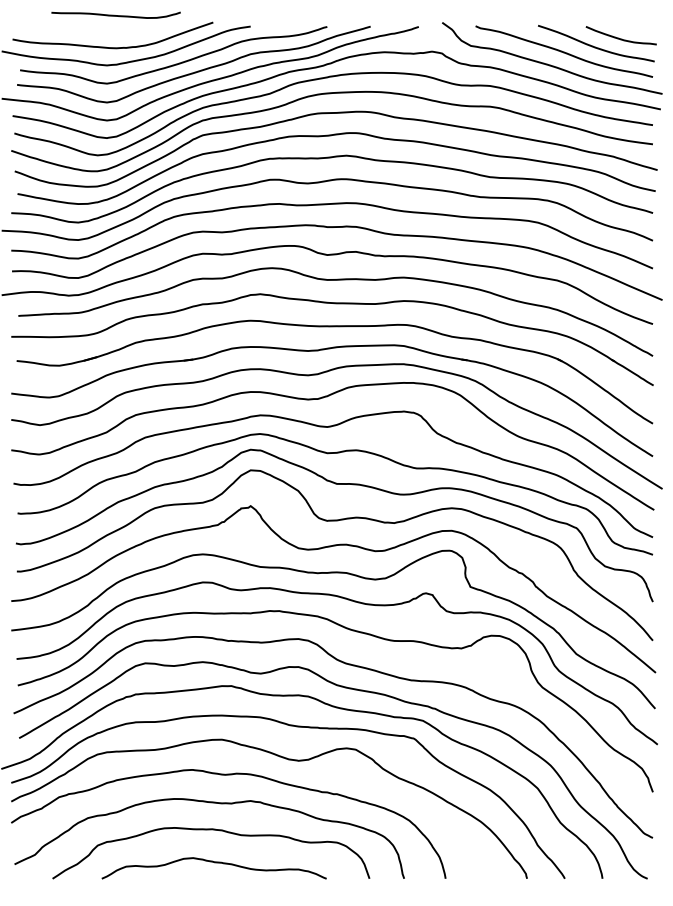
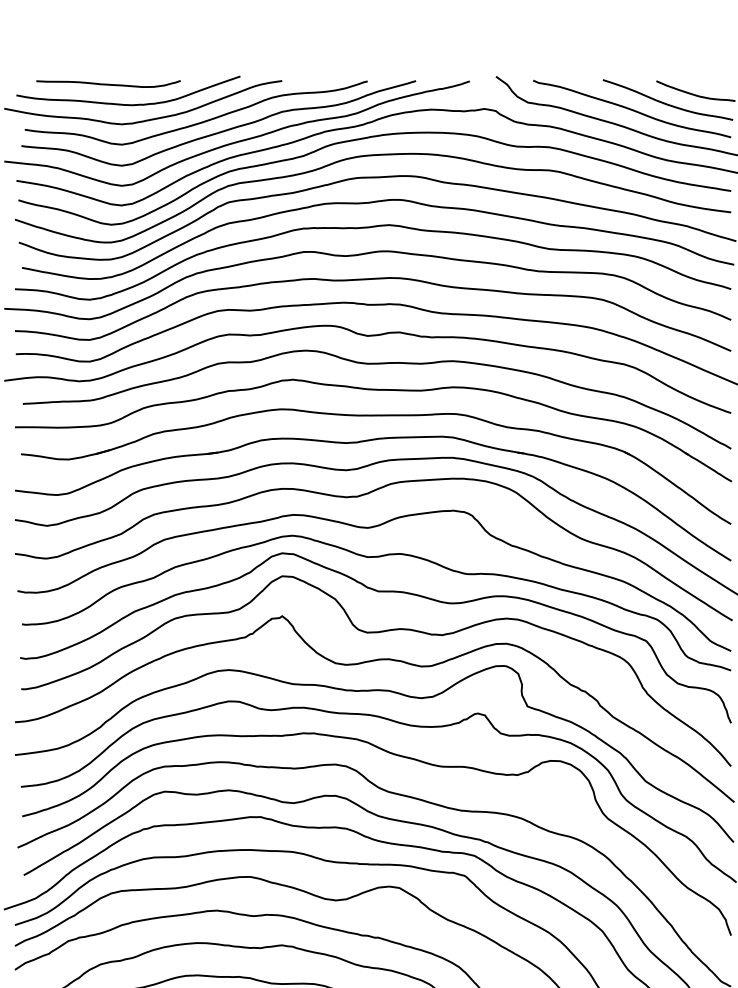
curve: (114, 14) -> (106, 83), moved

